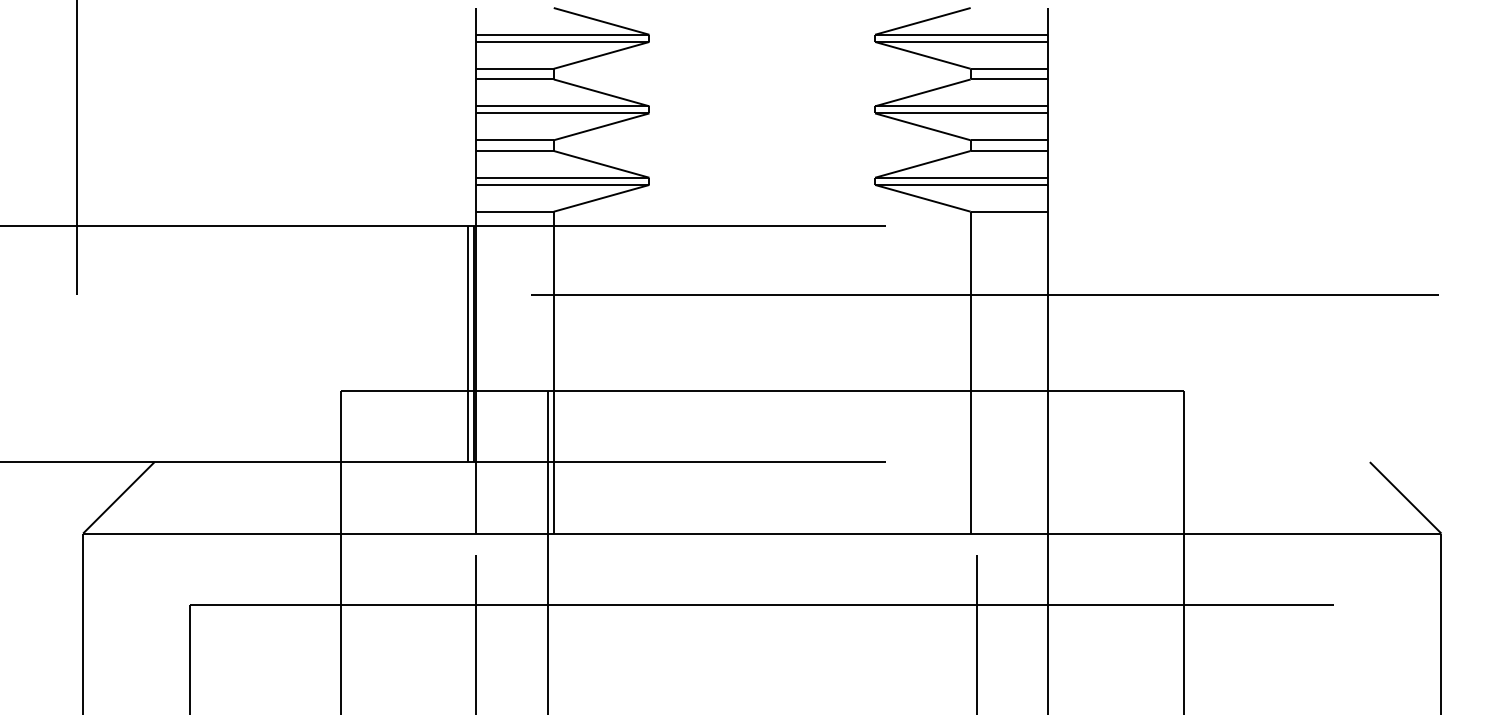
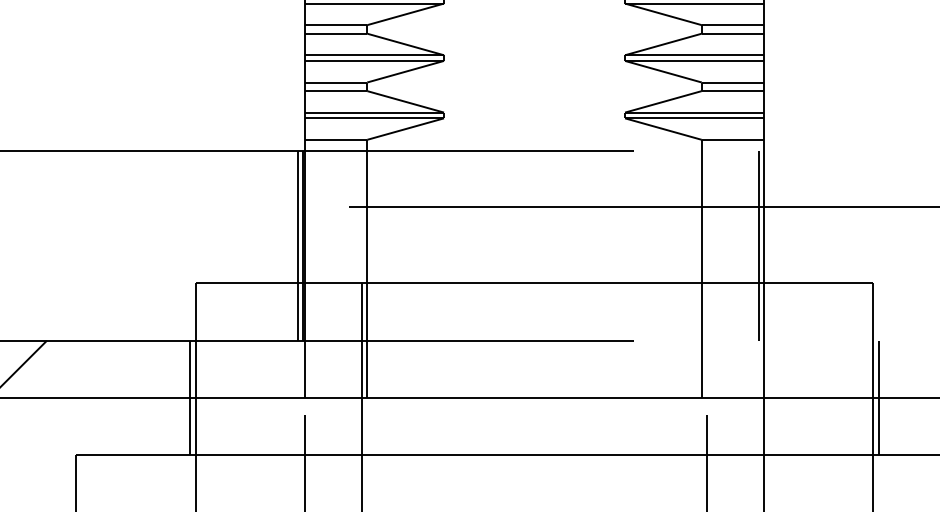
line: (1041, 344) -> (758, 246), added
line: (333, 533) -> (190, 398), added
line: (1191, 533) -> (879, 398), added

